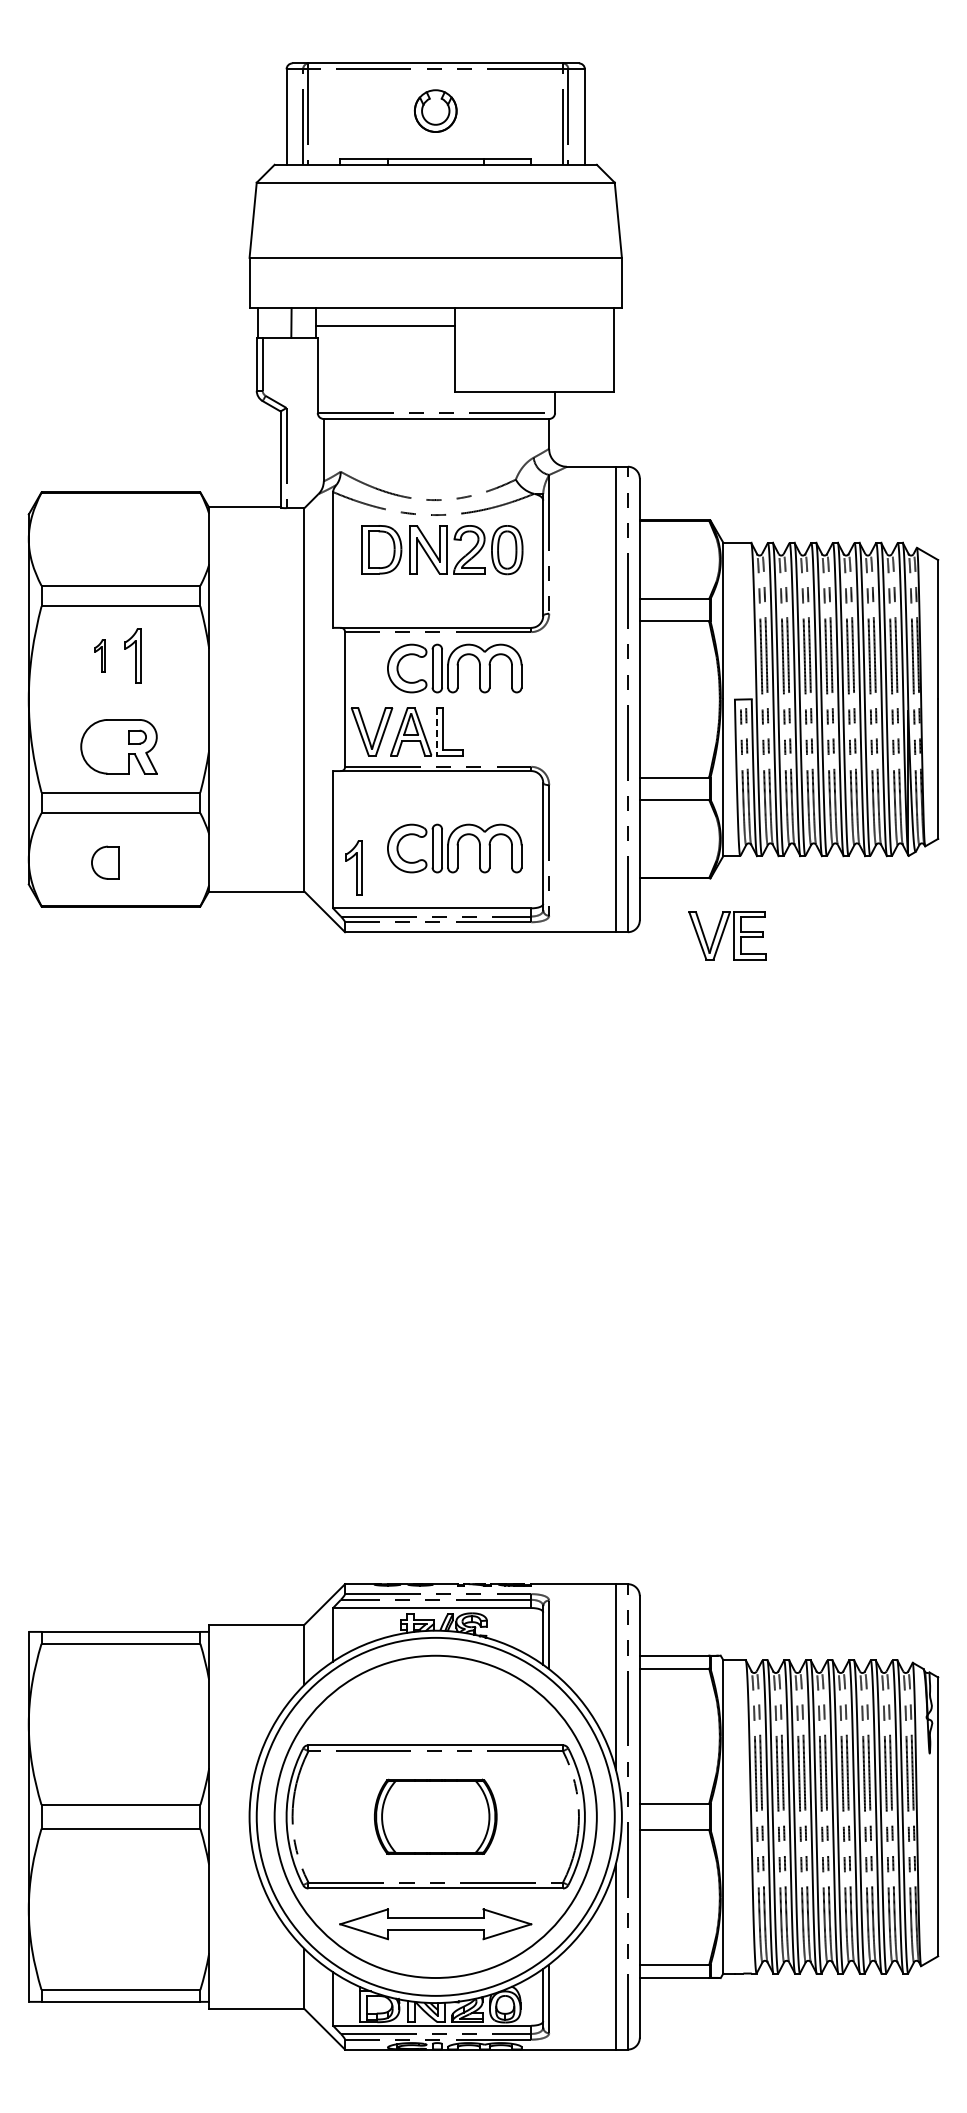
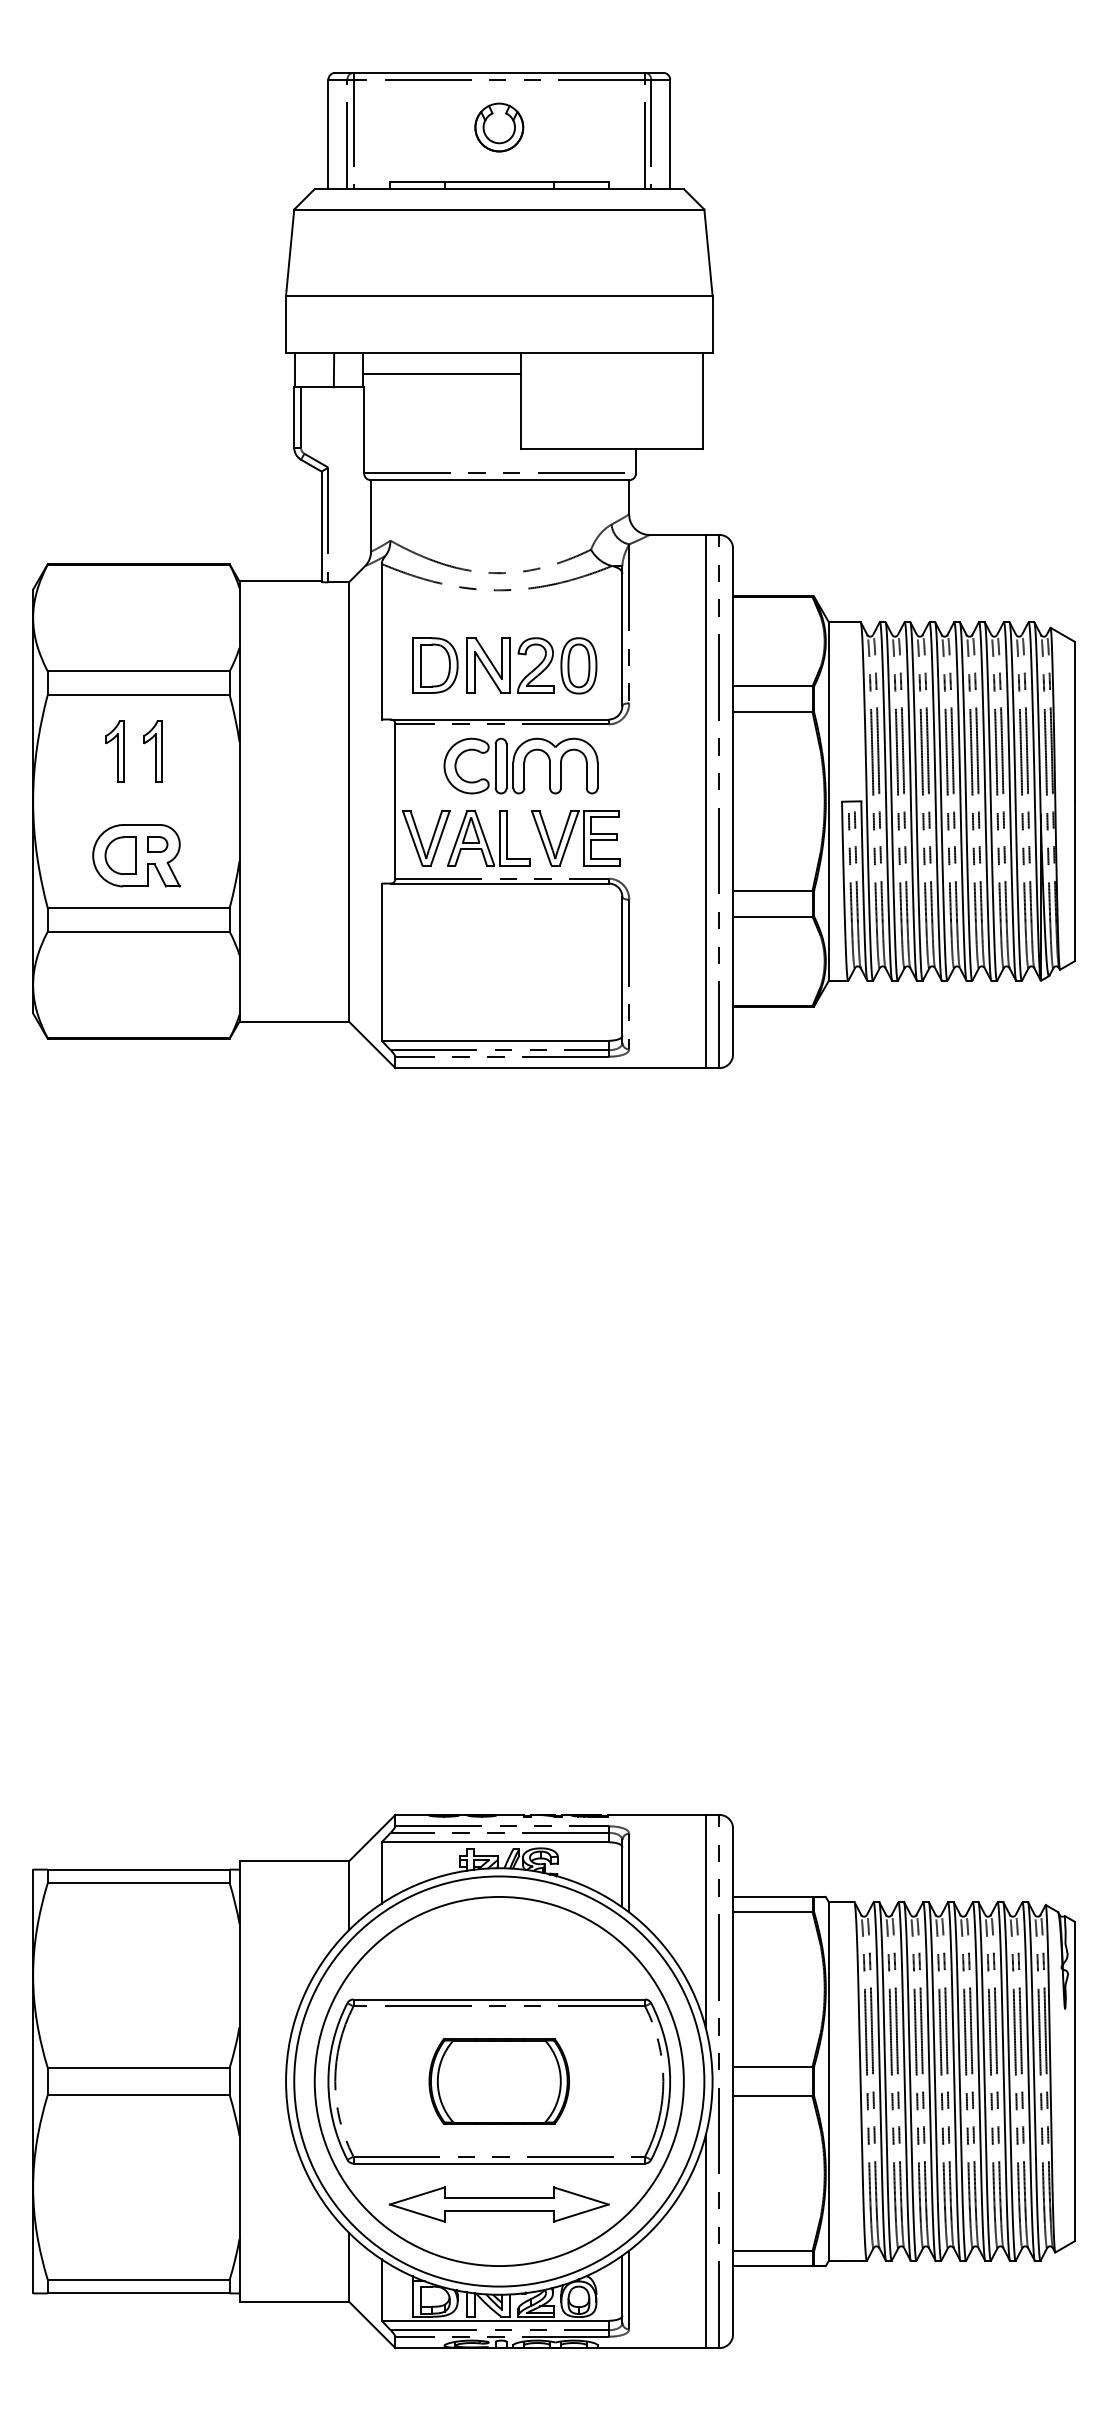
part: (442, 550) -> (504, 666), moved
part: (99, 655) -> (114, 751), size x1.67
line: (436, 731) -> (500, 838), dashed -> solid
part: (454, 848) -> (520, 972), removed
part: (105, 862) -> (121, 855), moved
part: (353, 867) -> (405, 994), removed
part: (727, 935) -> (575, 838), moved

